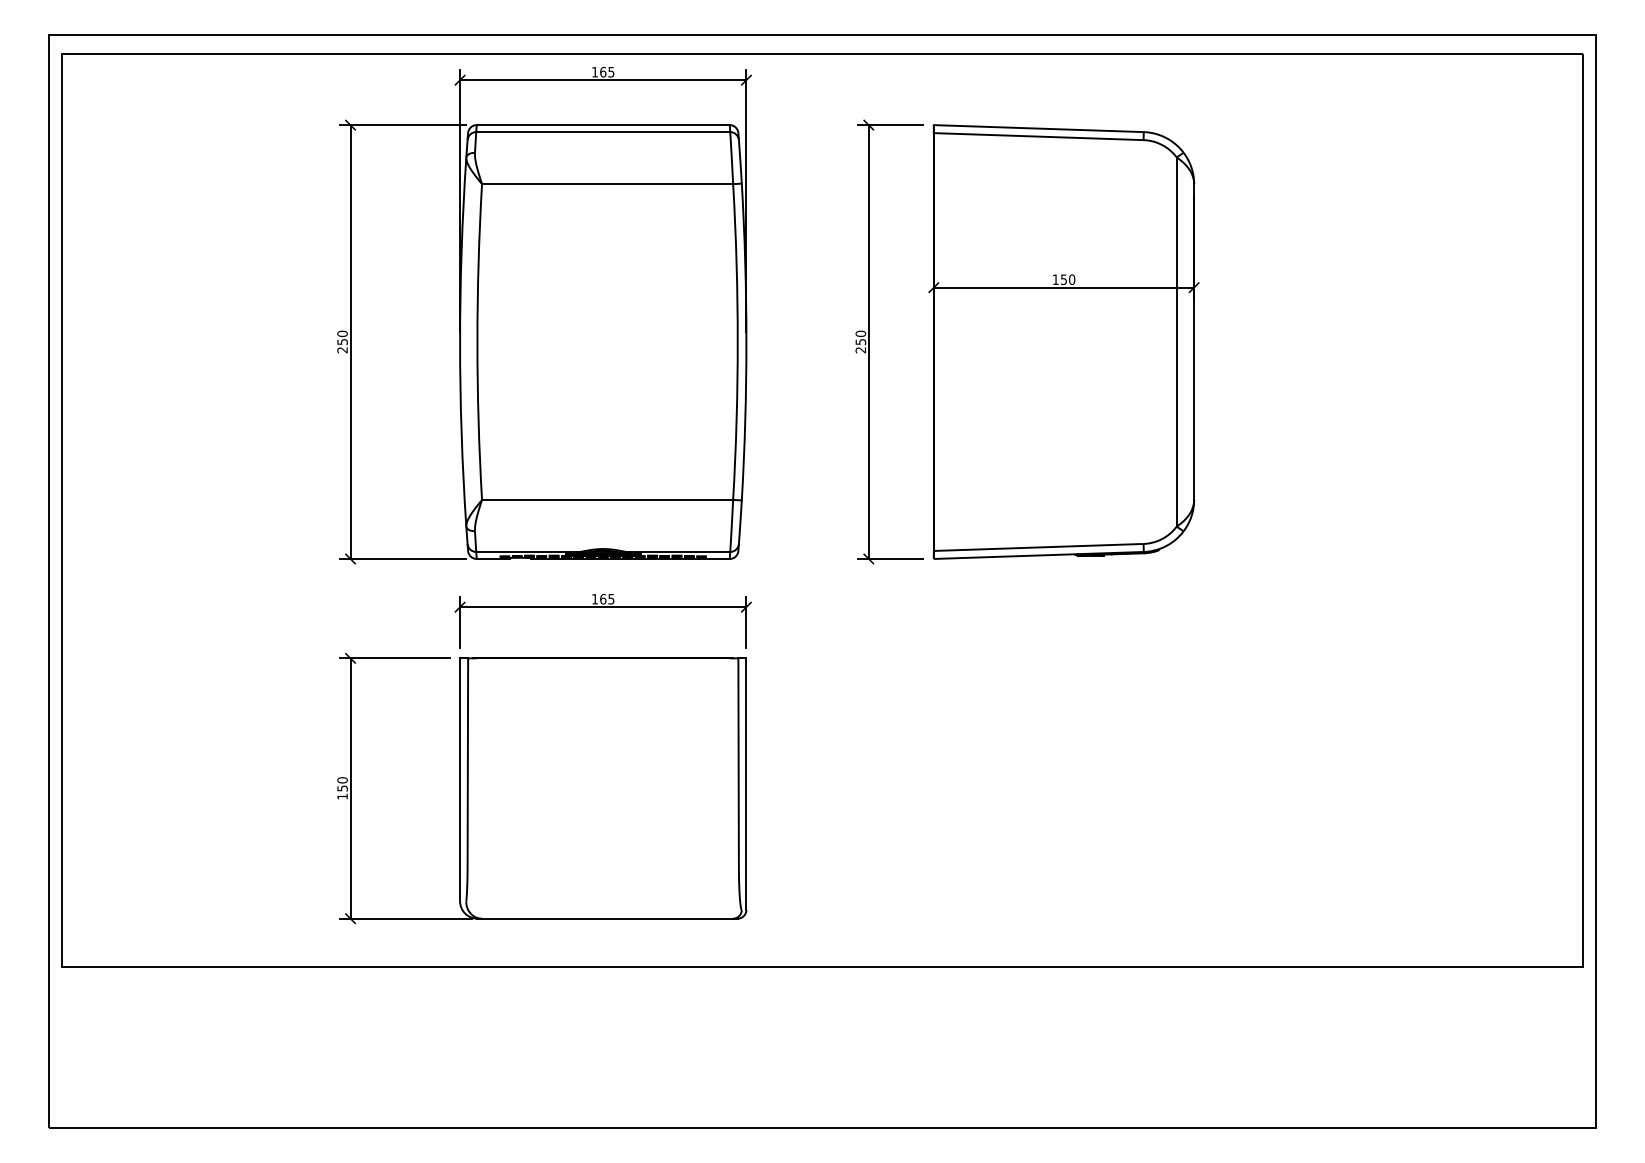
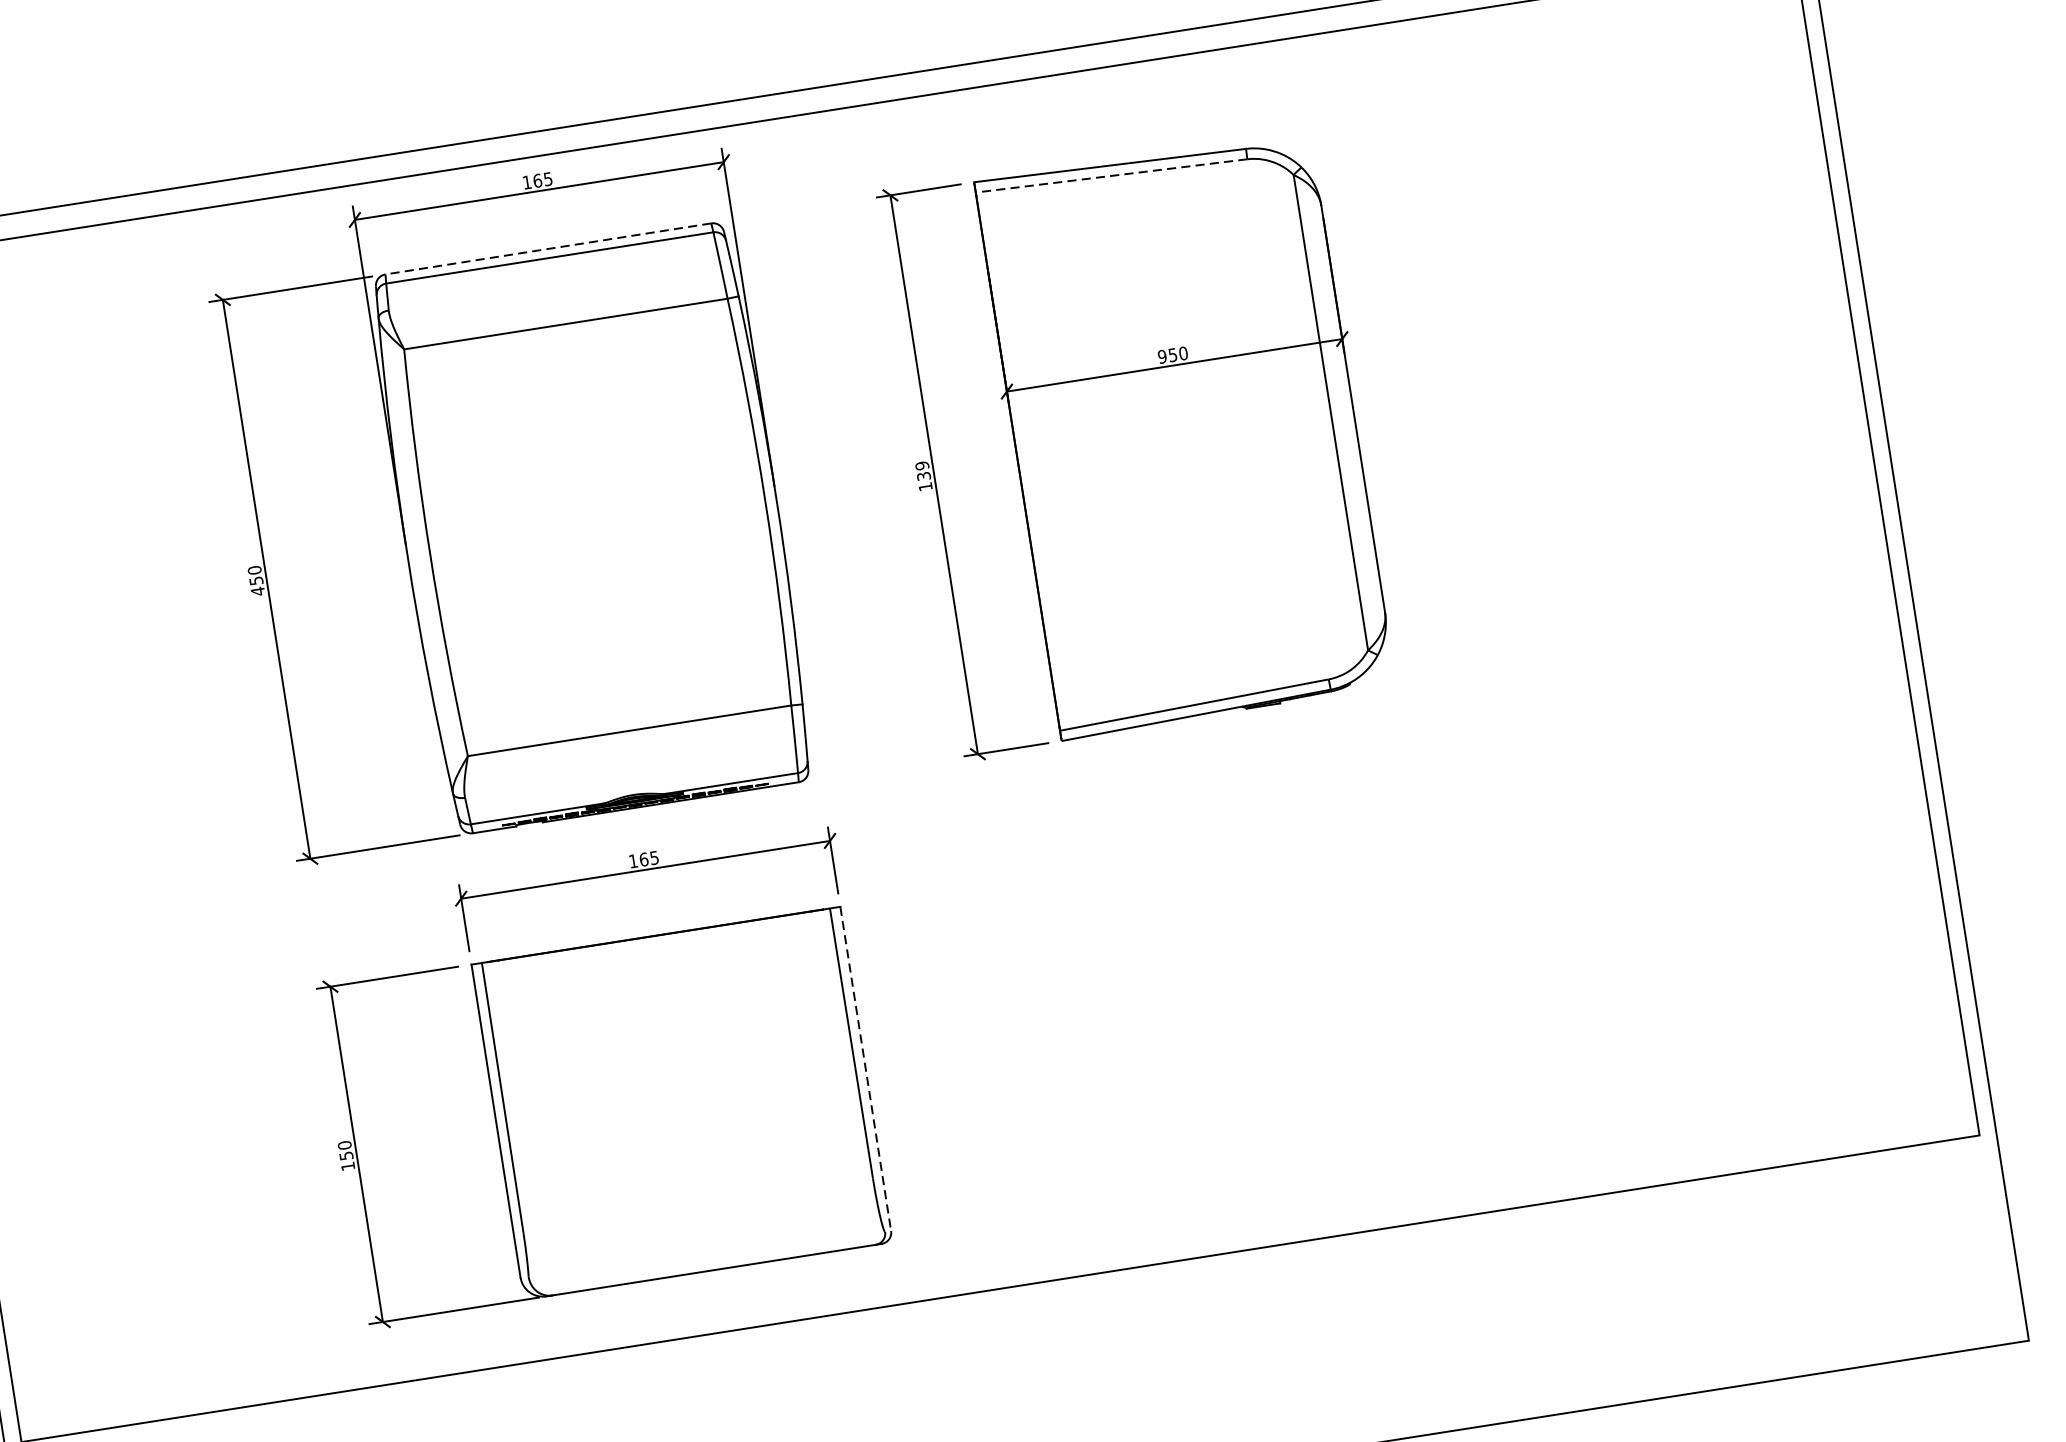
line: (602, 125) -> (547, 249), solid -> dashed
line: (1038, 136) -> (1111, 175), solid -> dashed
text: (1055, 279) -> (1162, 356), 150 -> 950
text: (860, 341) -> (923, 475), 250 -> 139
text: (342, 349) -> (257, 590), 250 -> 450
line: (746, 784) -> (865, 1069), solid -> dashed

